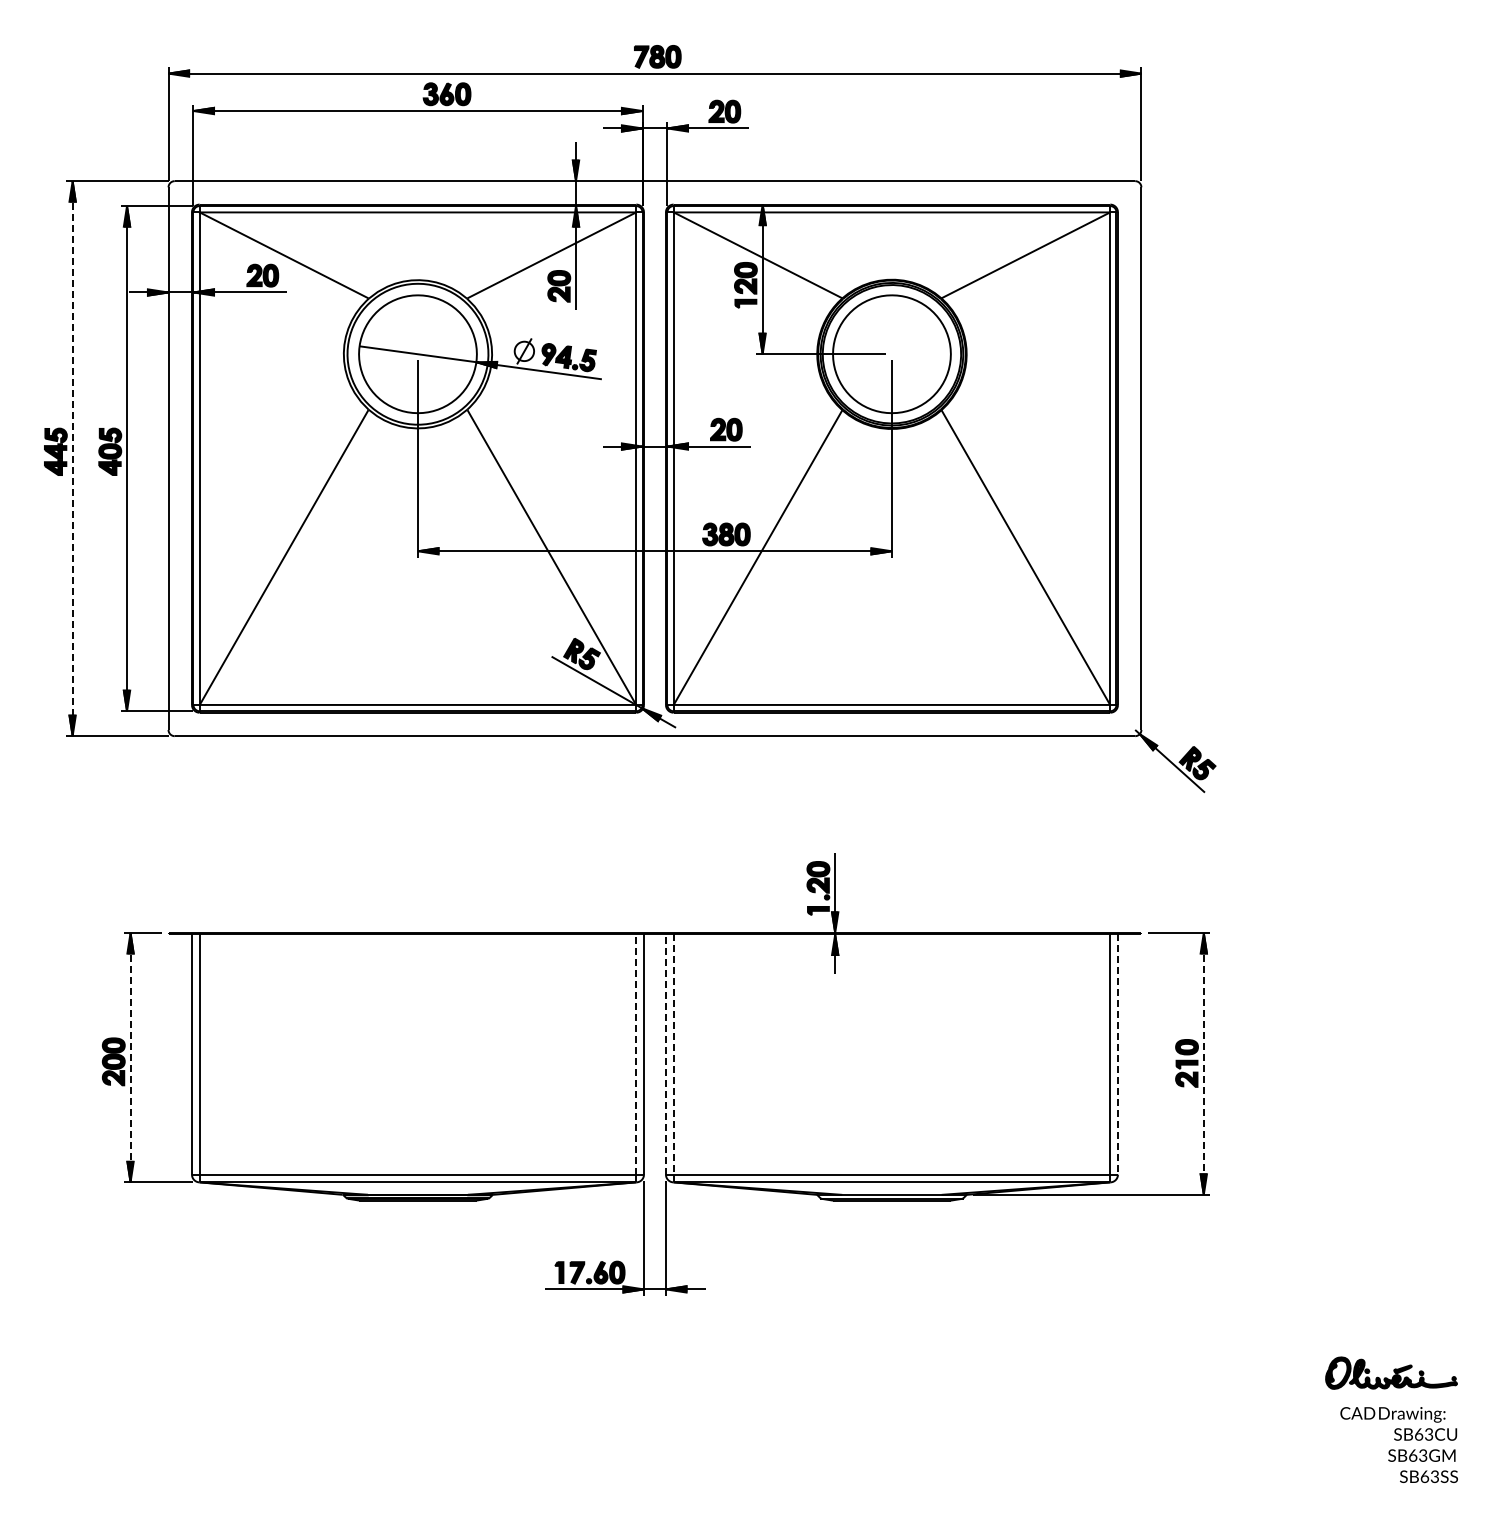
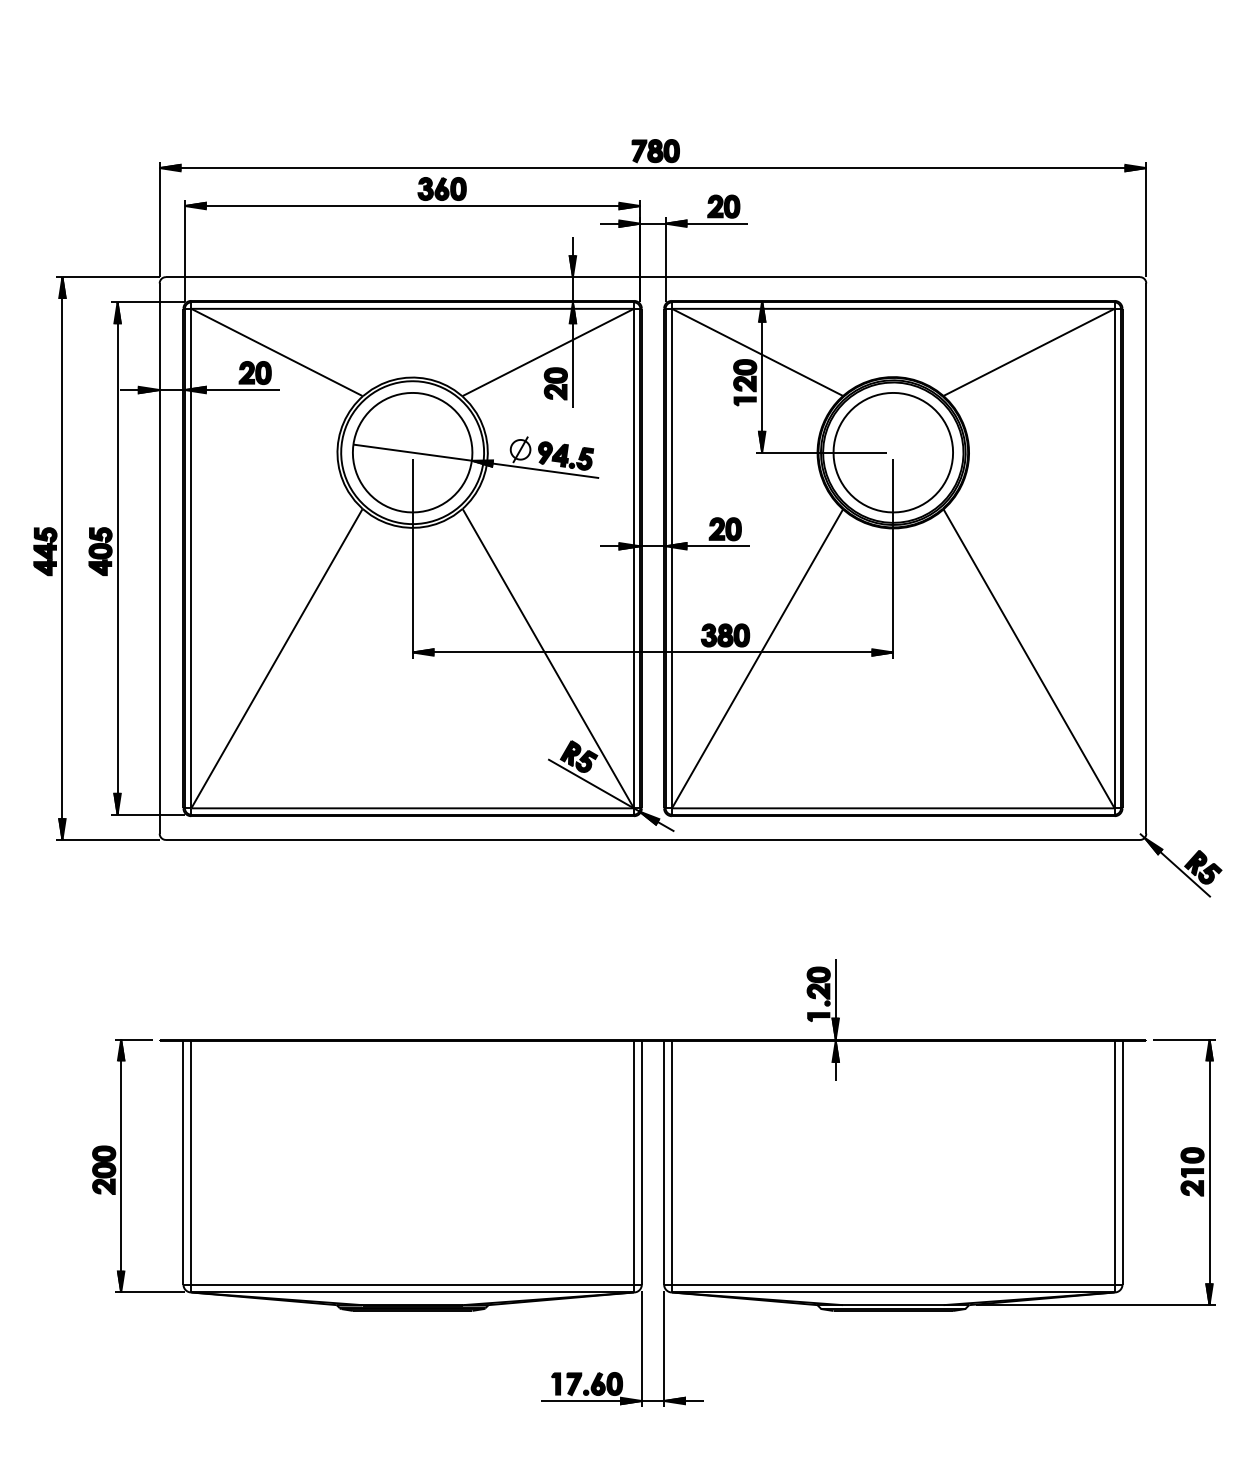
line: (72, 458) -> (62, 558), dashed -> solid
line: (636, 1054) -> (634, 1162), dashed -> solid
line: (665, 1054) -> (663, 1162), dashed -> solid
line: (673, 1055) -> (671, 1163), dashed -> solid
line: (1117, 1055) -> (1122, 1163), dashed -> solid
line: (130, 1057) -> (121, 1165), dashed -> solid
line: (1203, 1063) -> (1209, 1171), dashed -> solid

